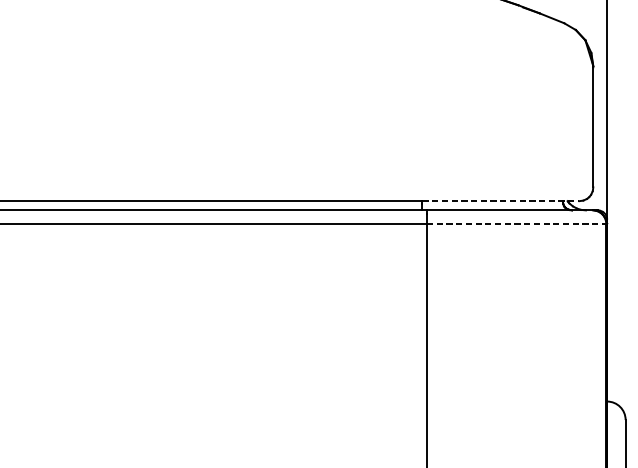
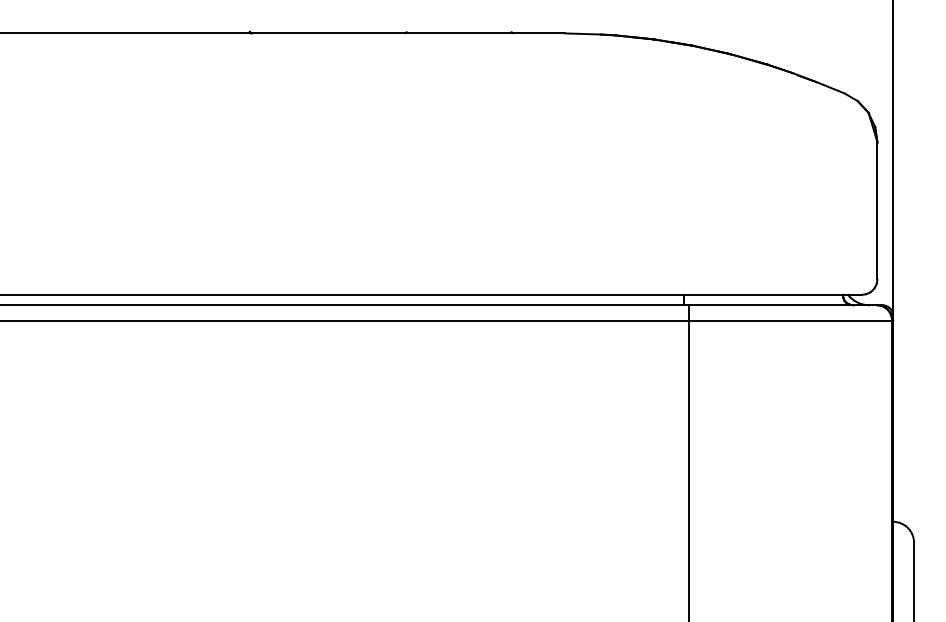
line: (500, 200) -> (772, 294), dashed -> solid
line: (516, 224) -> (790, 321), dashed -> solid

